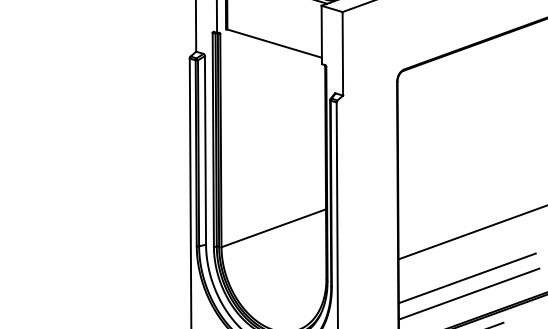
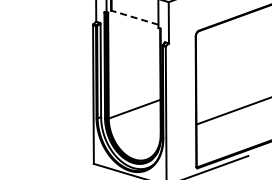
line: (273, 43) -> (134, 17), solid -> dashed
line: (467, 277) -> (230, 133), removed
line: (469, 293) -> (231, 141), removed

